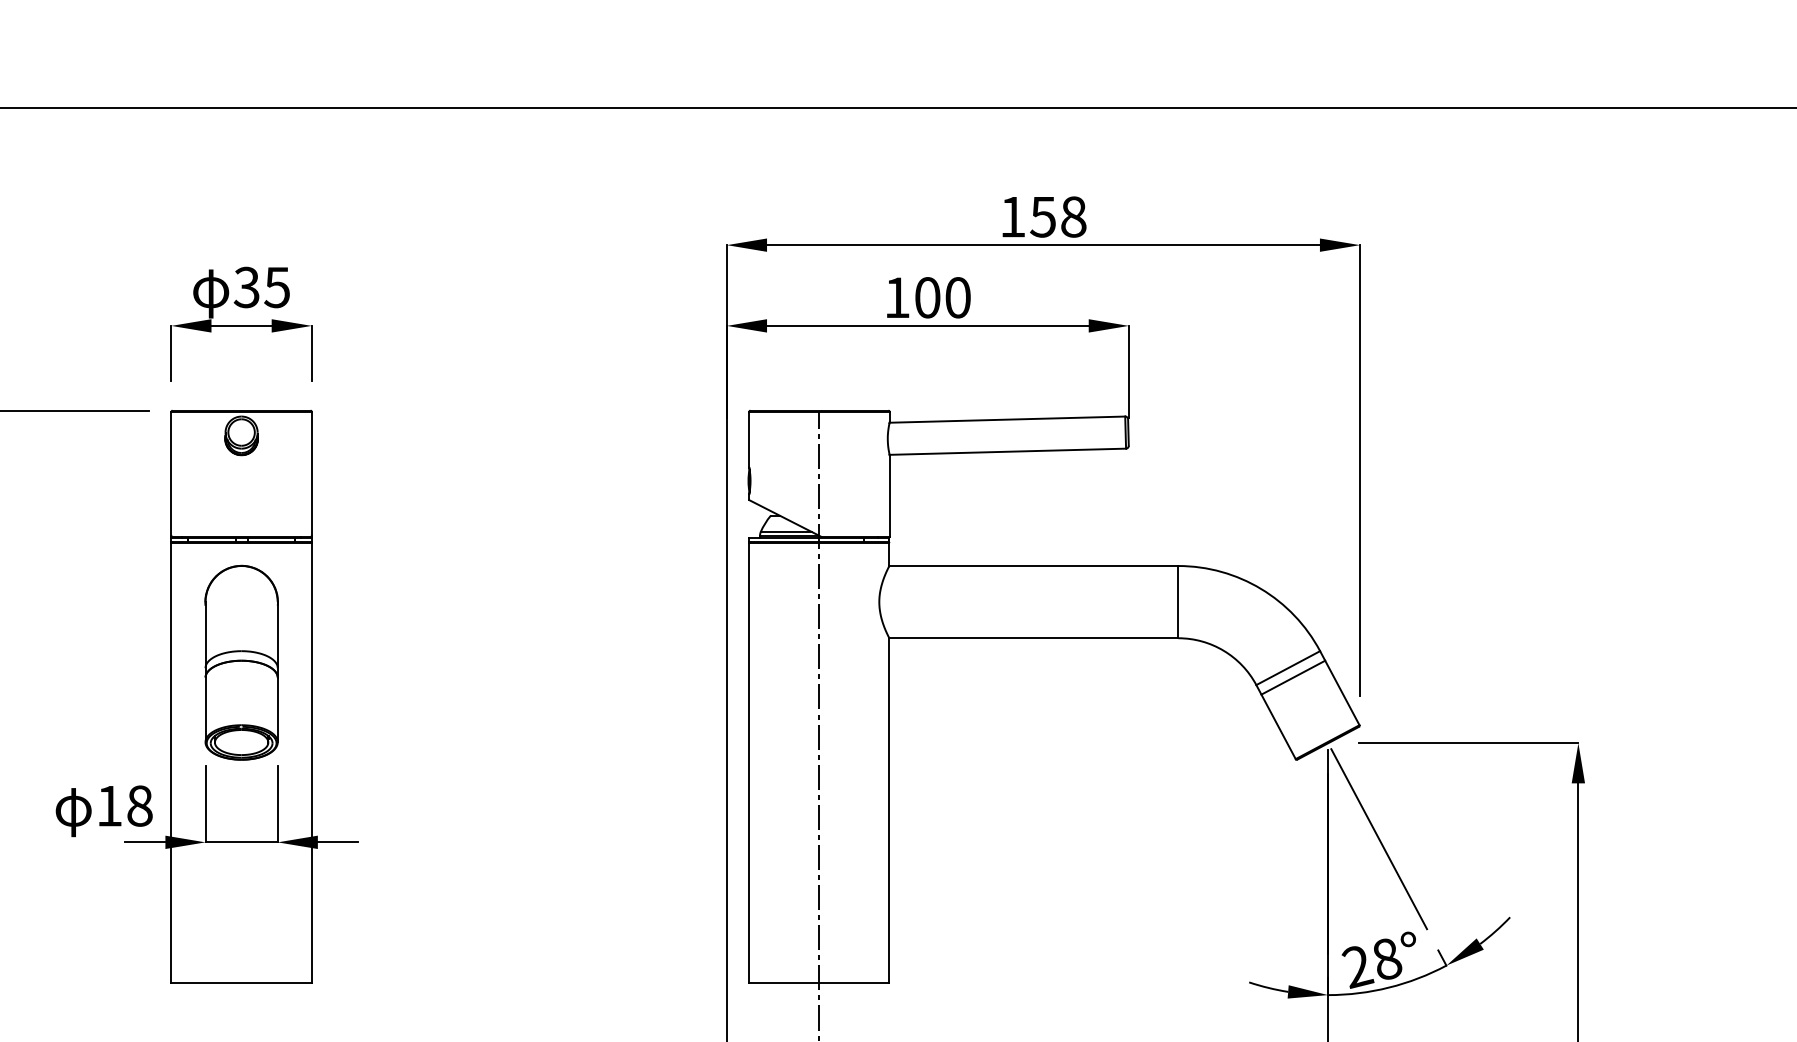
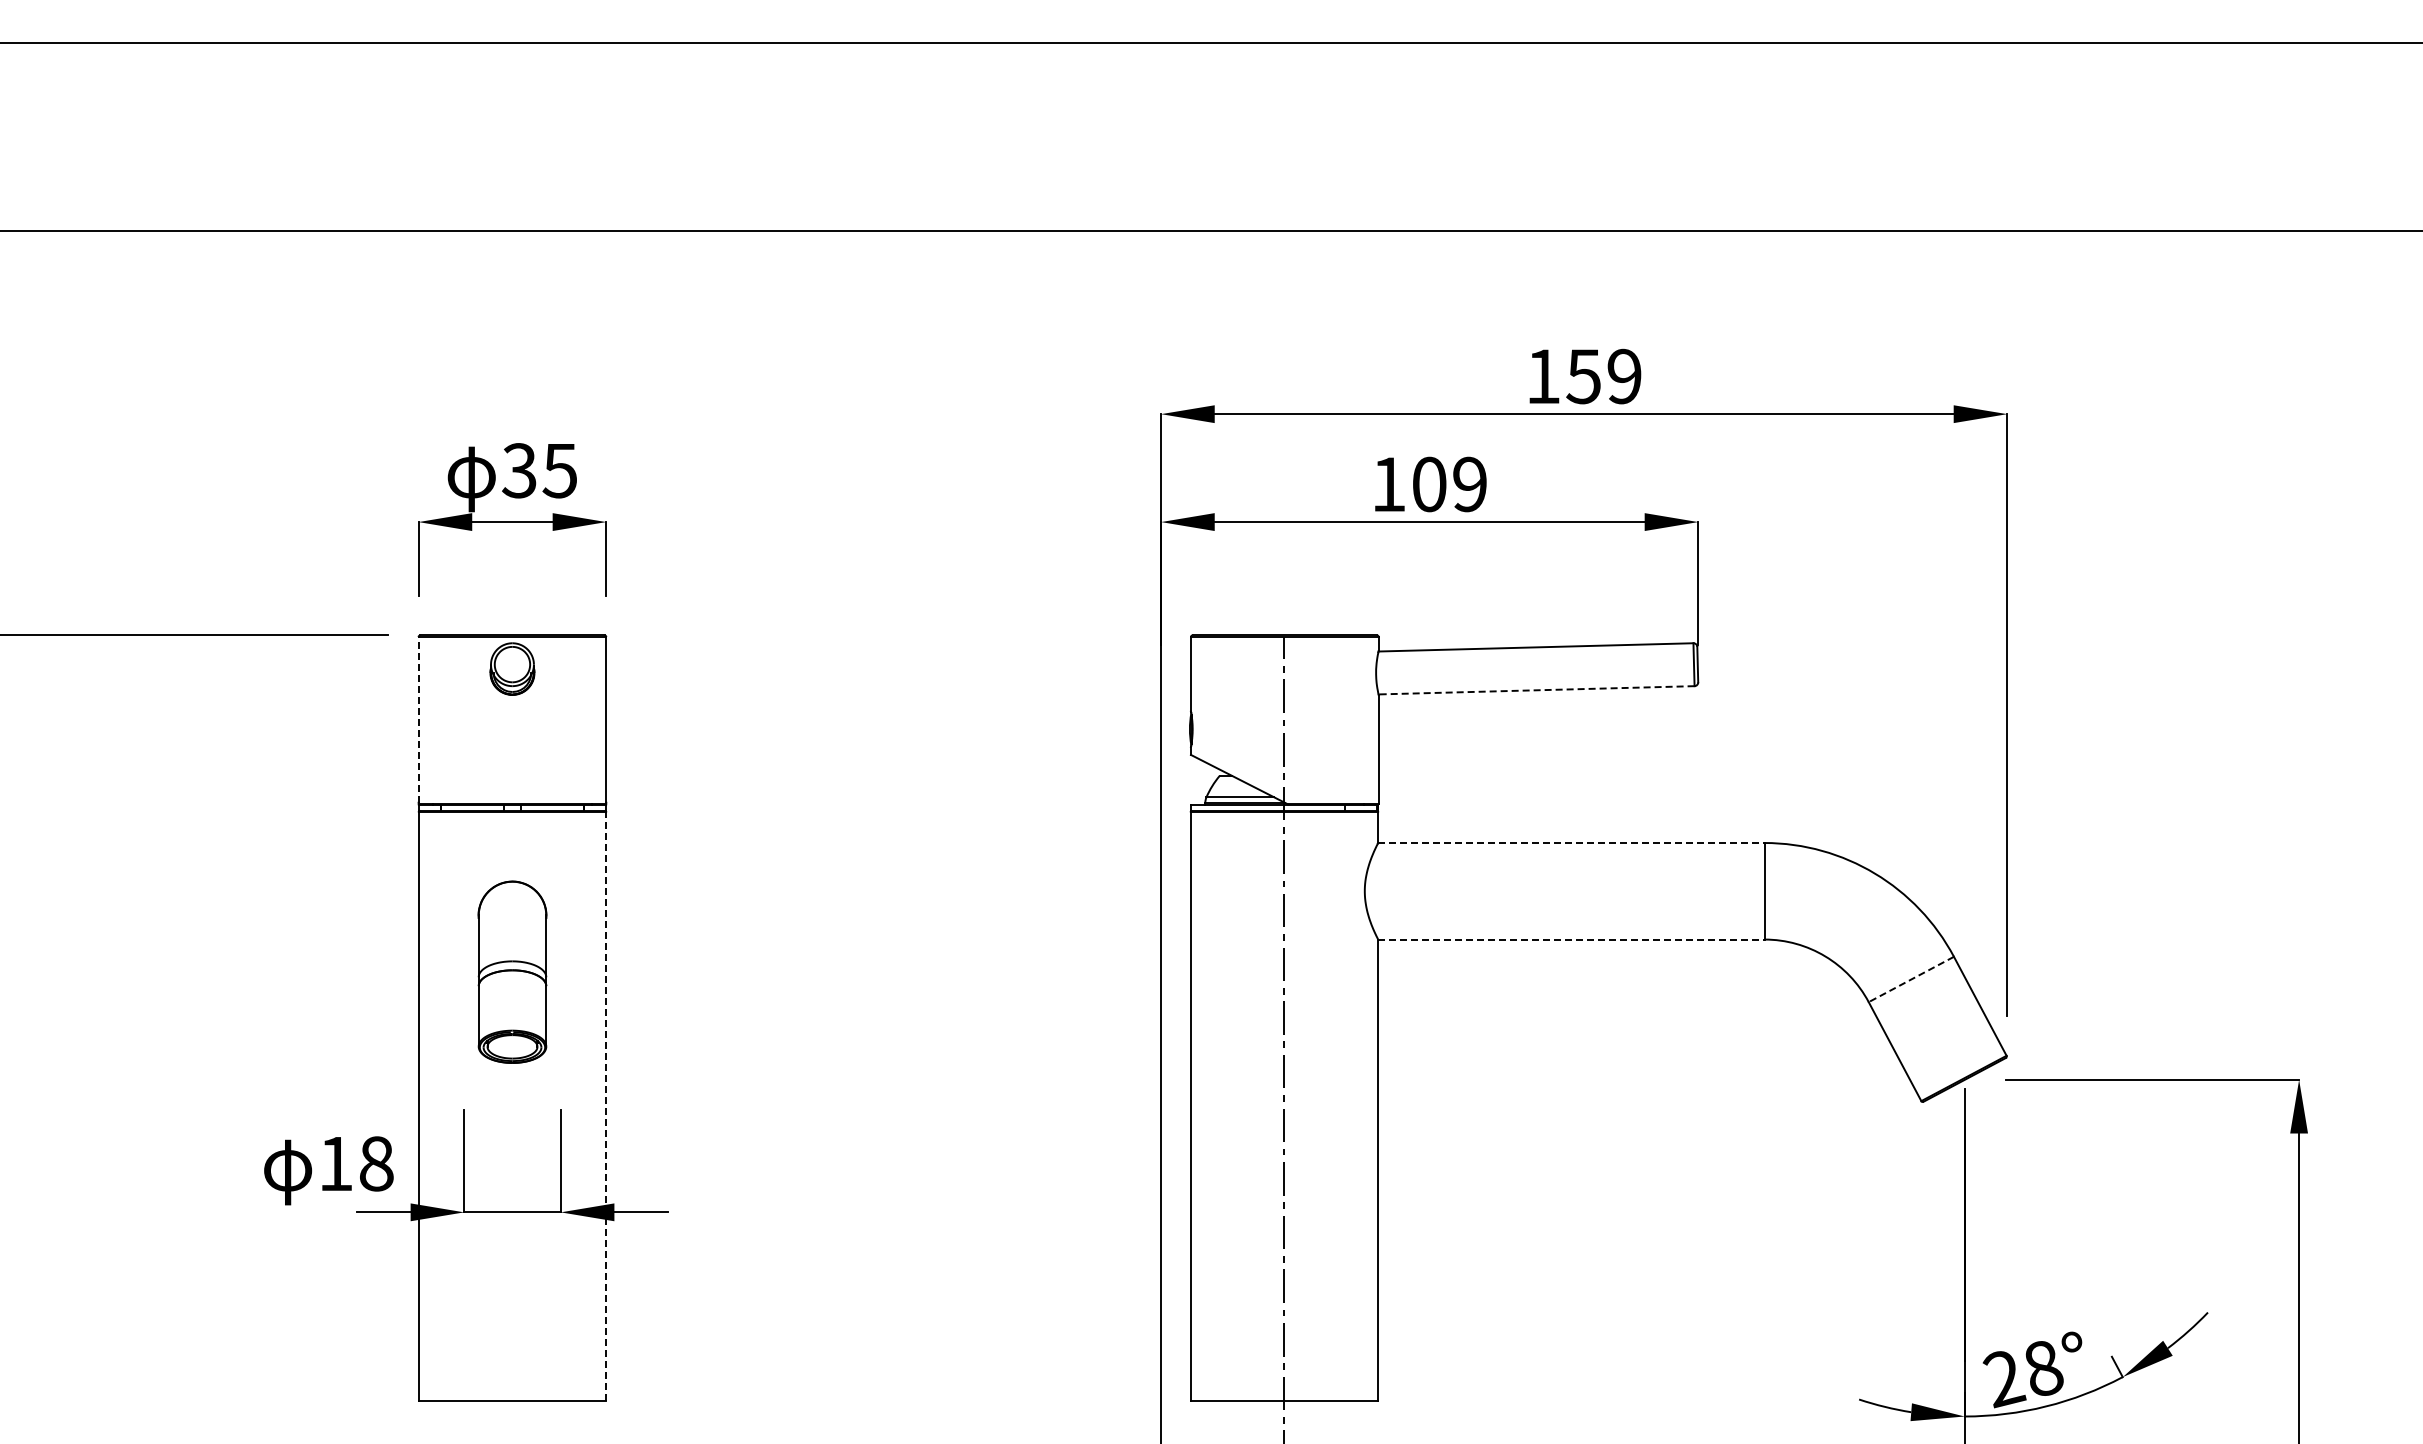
text: (1073, 216) -> (1624, 376), 158 -> 159
text: (957, 297) -> (1469, 484), 100 -> 109
line: (1007, 451) -> (1536, 690), solid -> dashed
line: (171, 473) -> (418, 719), solid -> dashed
line: (1033, 566) -> (1571, 843), solid -> dashed
line: (1033, 638) -> (1571, 939), solid -> dashed
part: (241, 662) -> (512, 971), size x0.7
line: (1287, 668) -> (1910, 979), solid -> dashed
line: (1292, 677) -> (1917, 991), removed
line: (311, 763) -> (606, 1106), solid -> dashed
line: (1378, 838) -> (2032, 1207), removed

